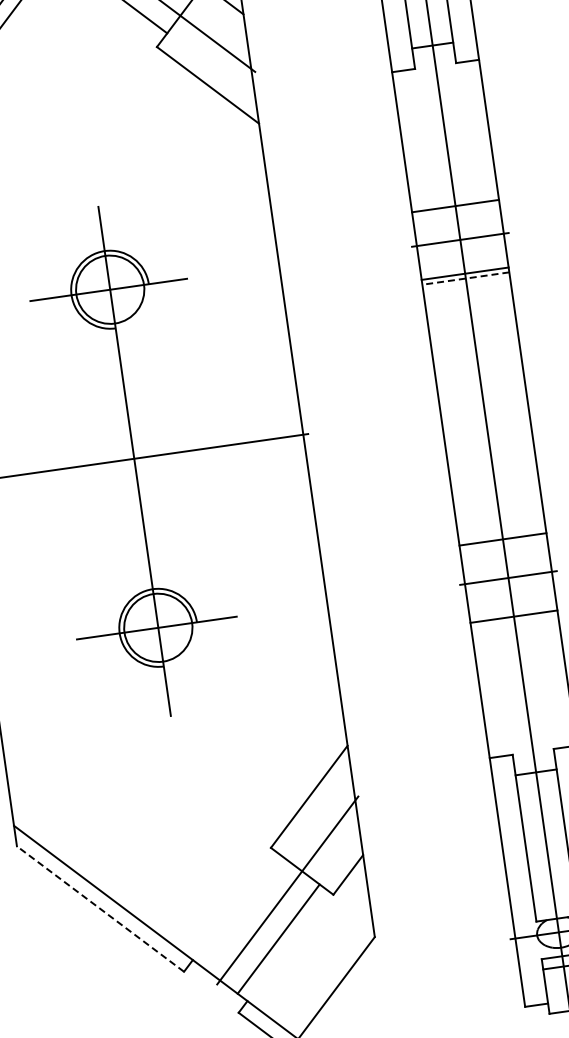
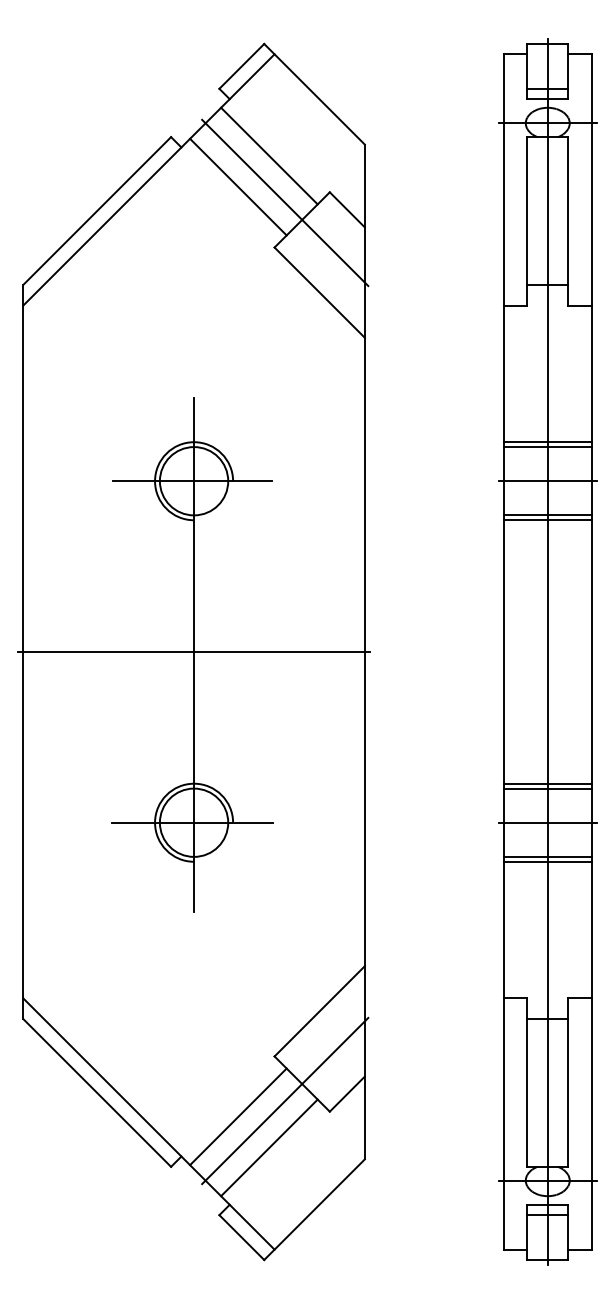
line: (454, 201) -> (547, 442), added
line: (465, 278) -> (547, 520), dashed -> solid
line: (503, 544) -> (547, 788), added
line: (512, 611) -> (547, 856), added
line: (99, 908) -> (96, 1092), dashed -> solid
line: (243, 912) -> (238, 1116), added

